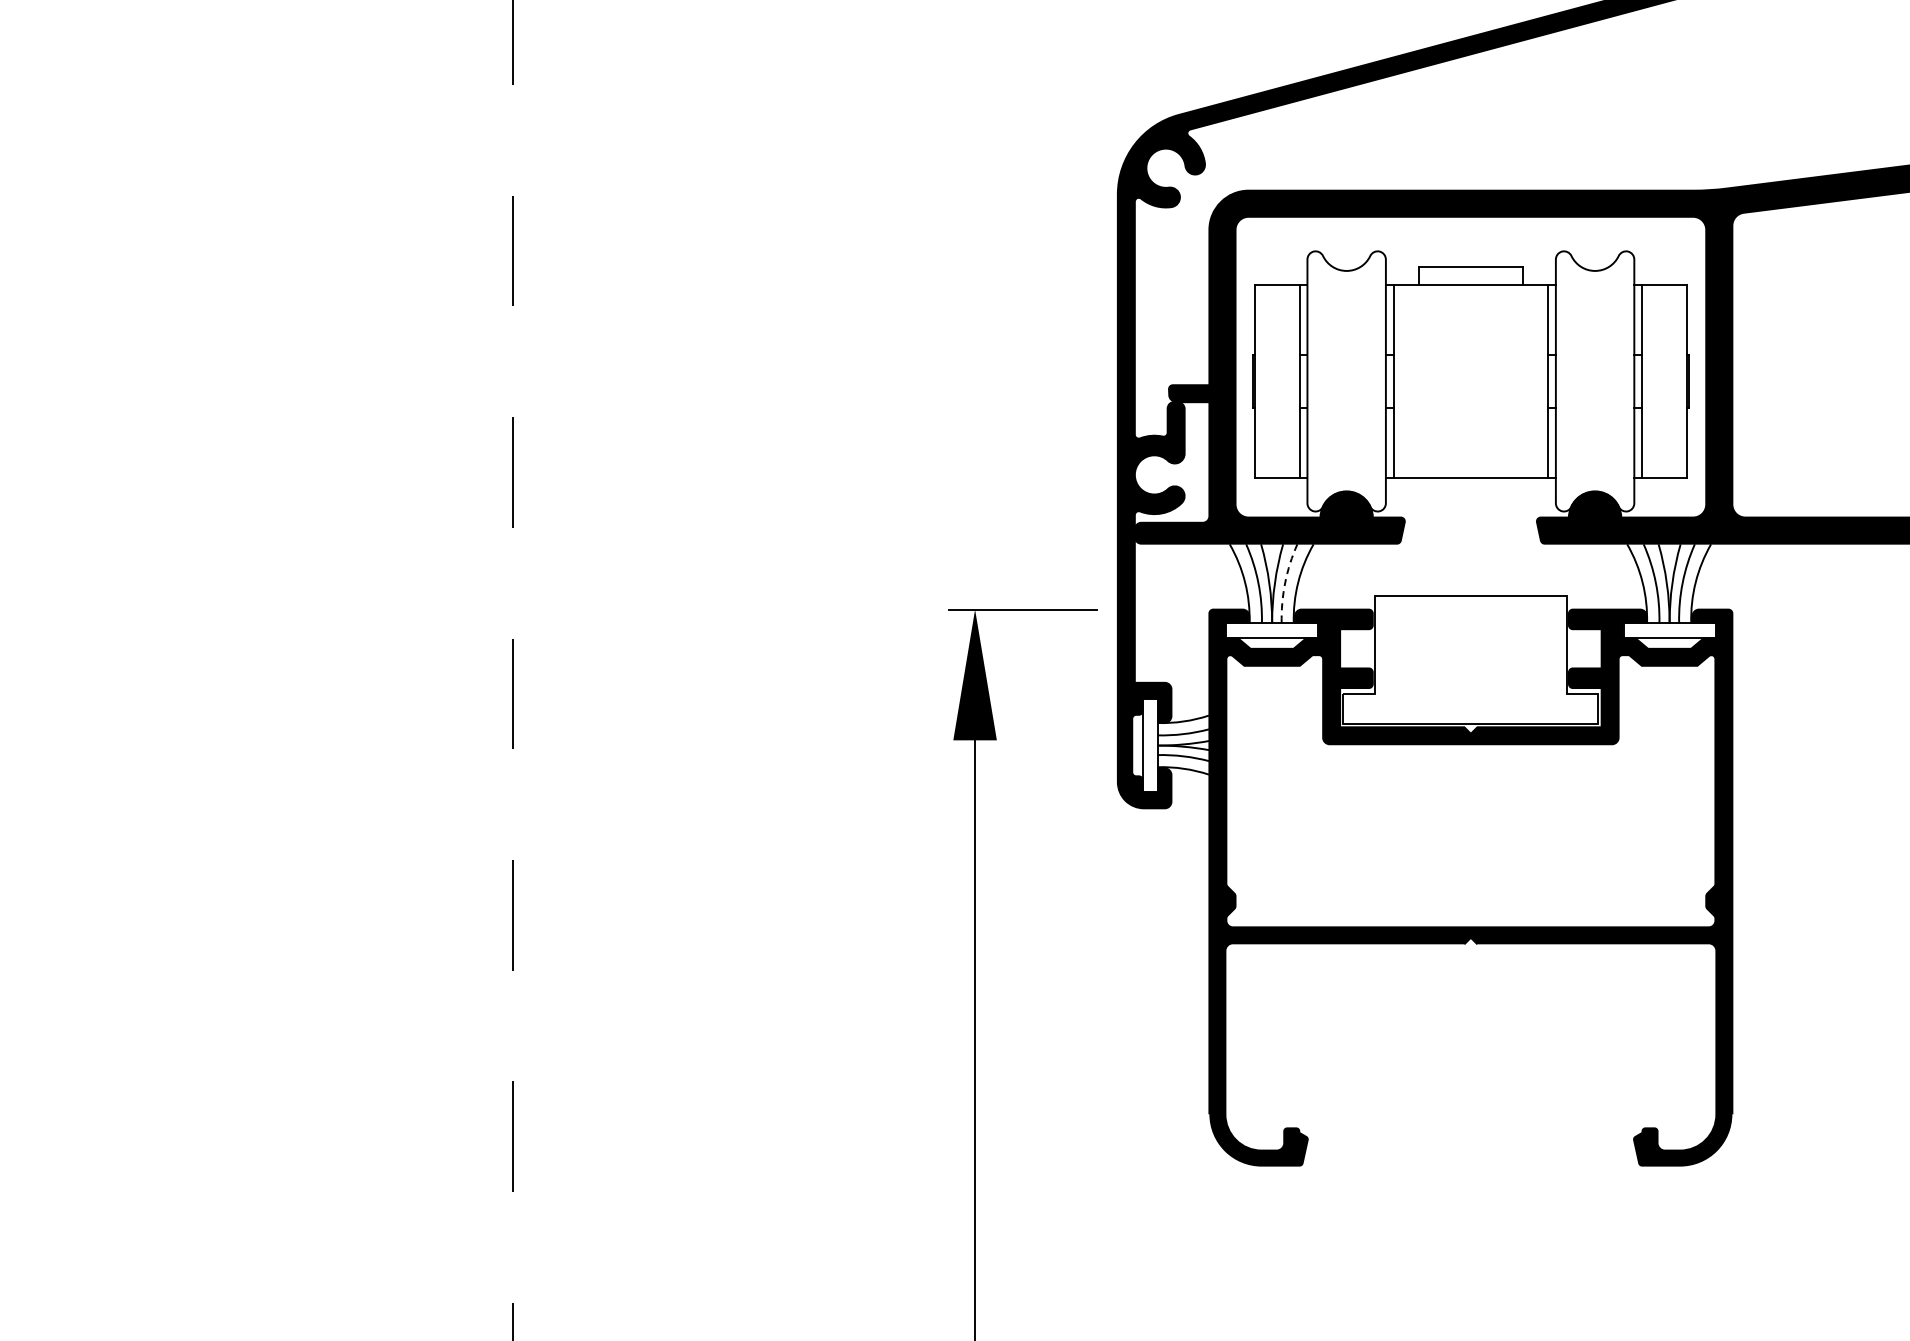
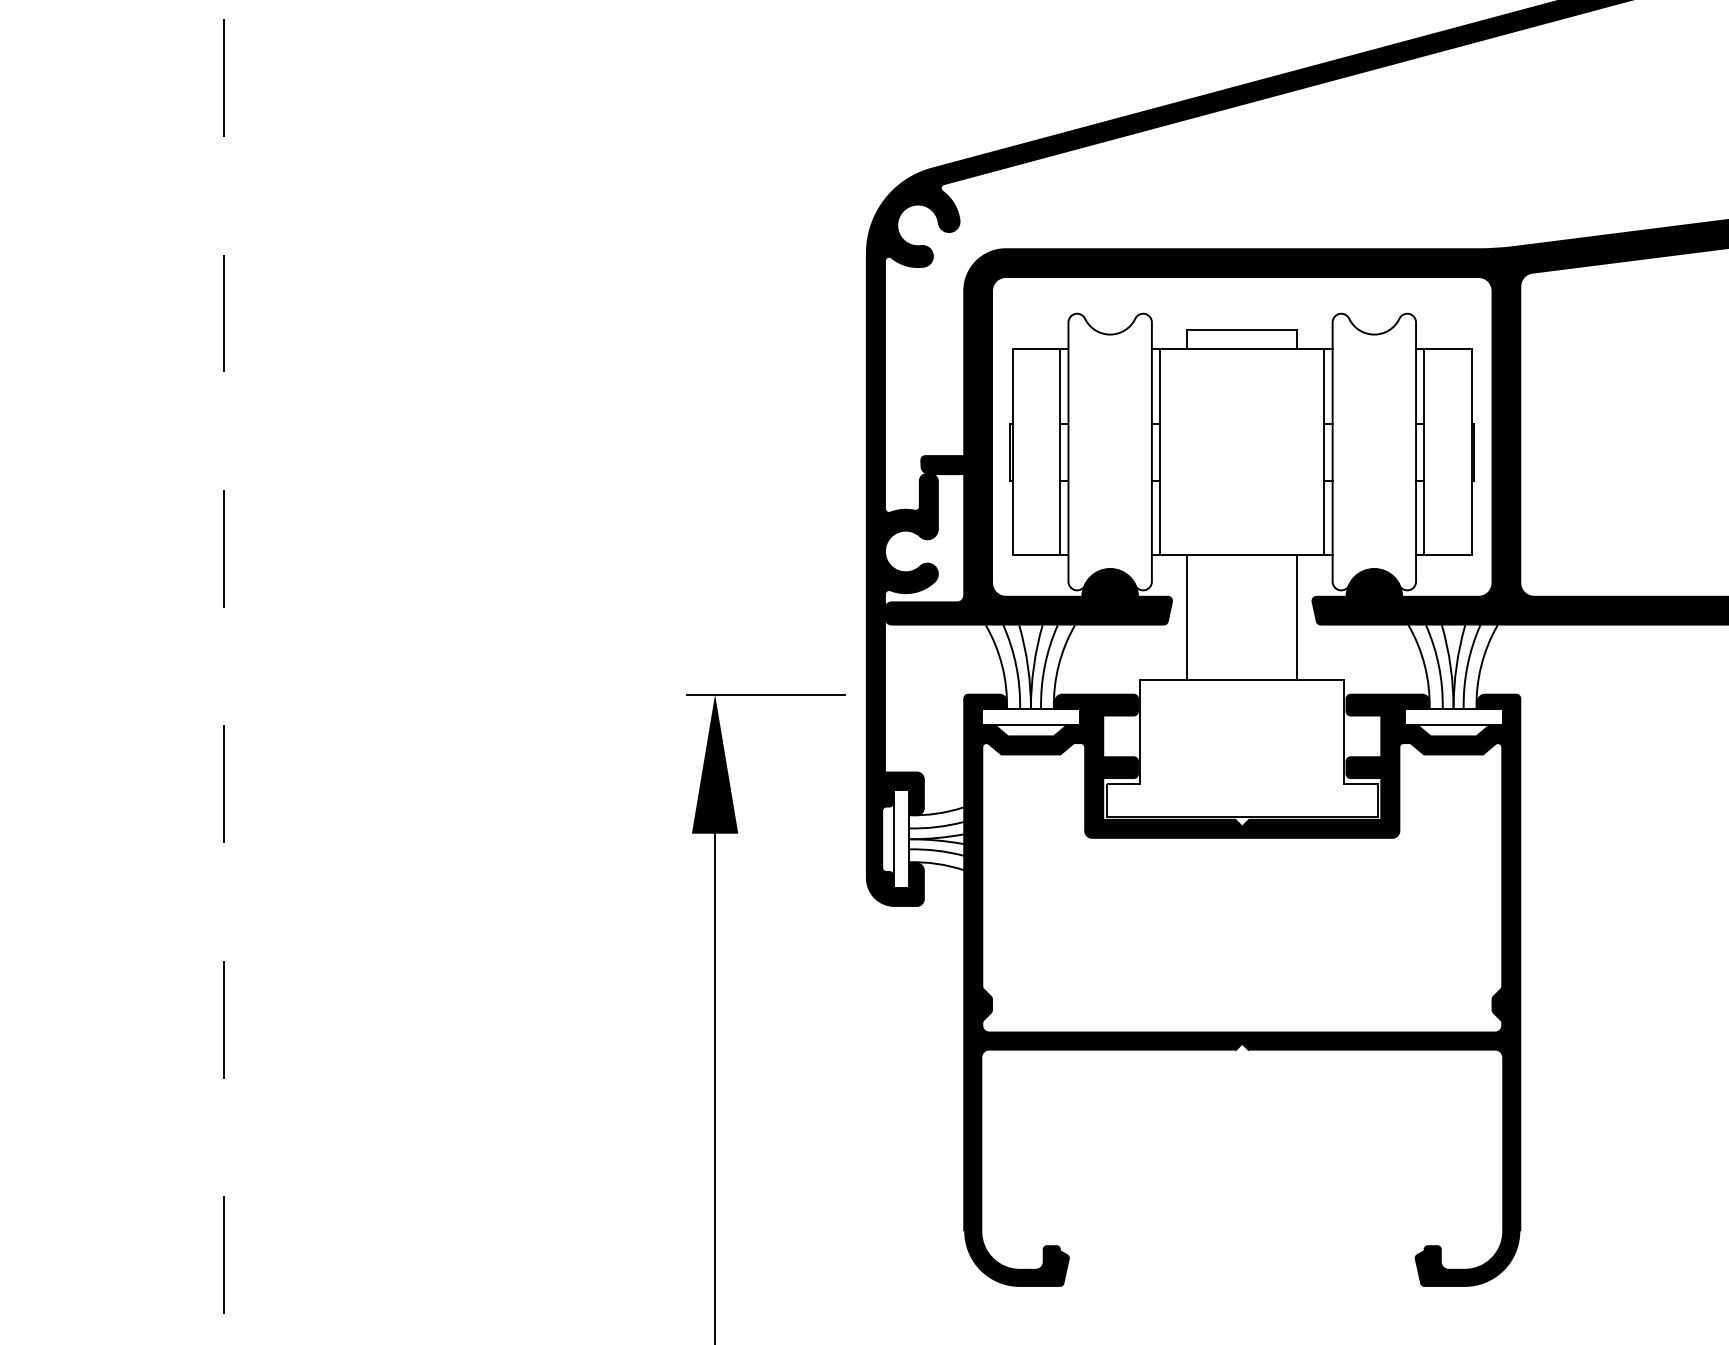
line: (1419, 537) -> (1187, 618), added
line: (1522, 537) -> (1297, 618), added
arc: (1285, 582) -> (1045, 665), dashed -> solid

